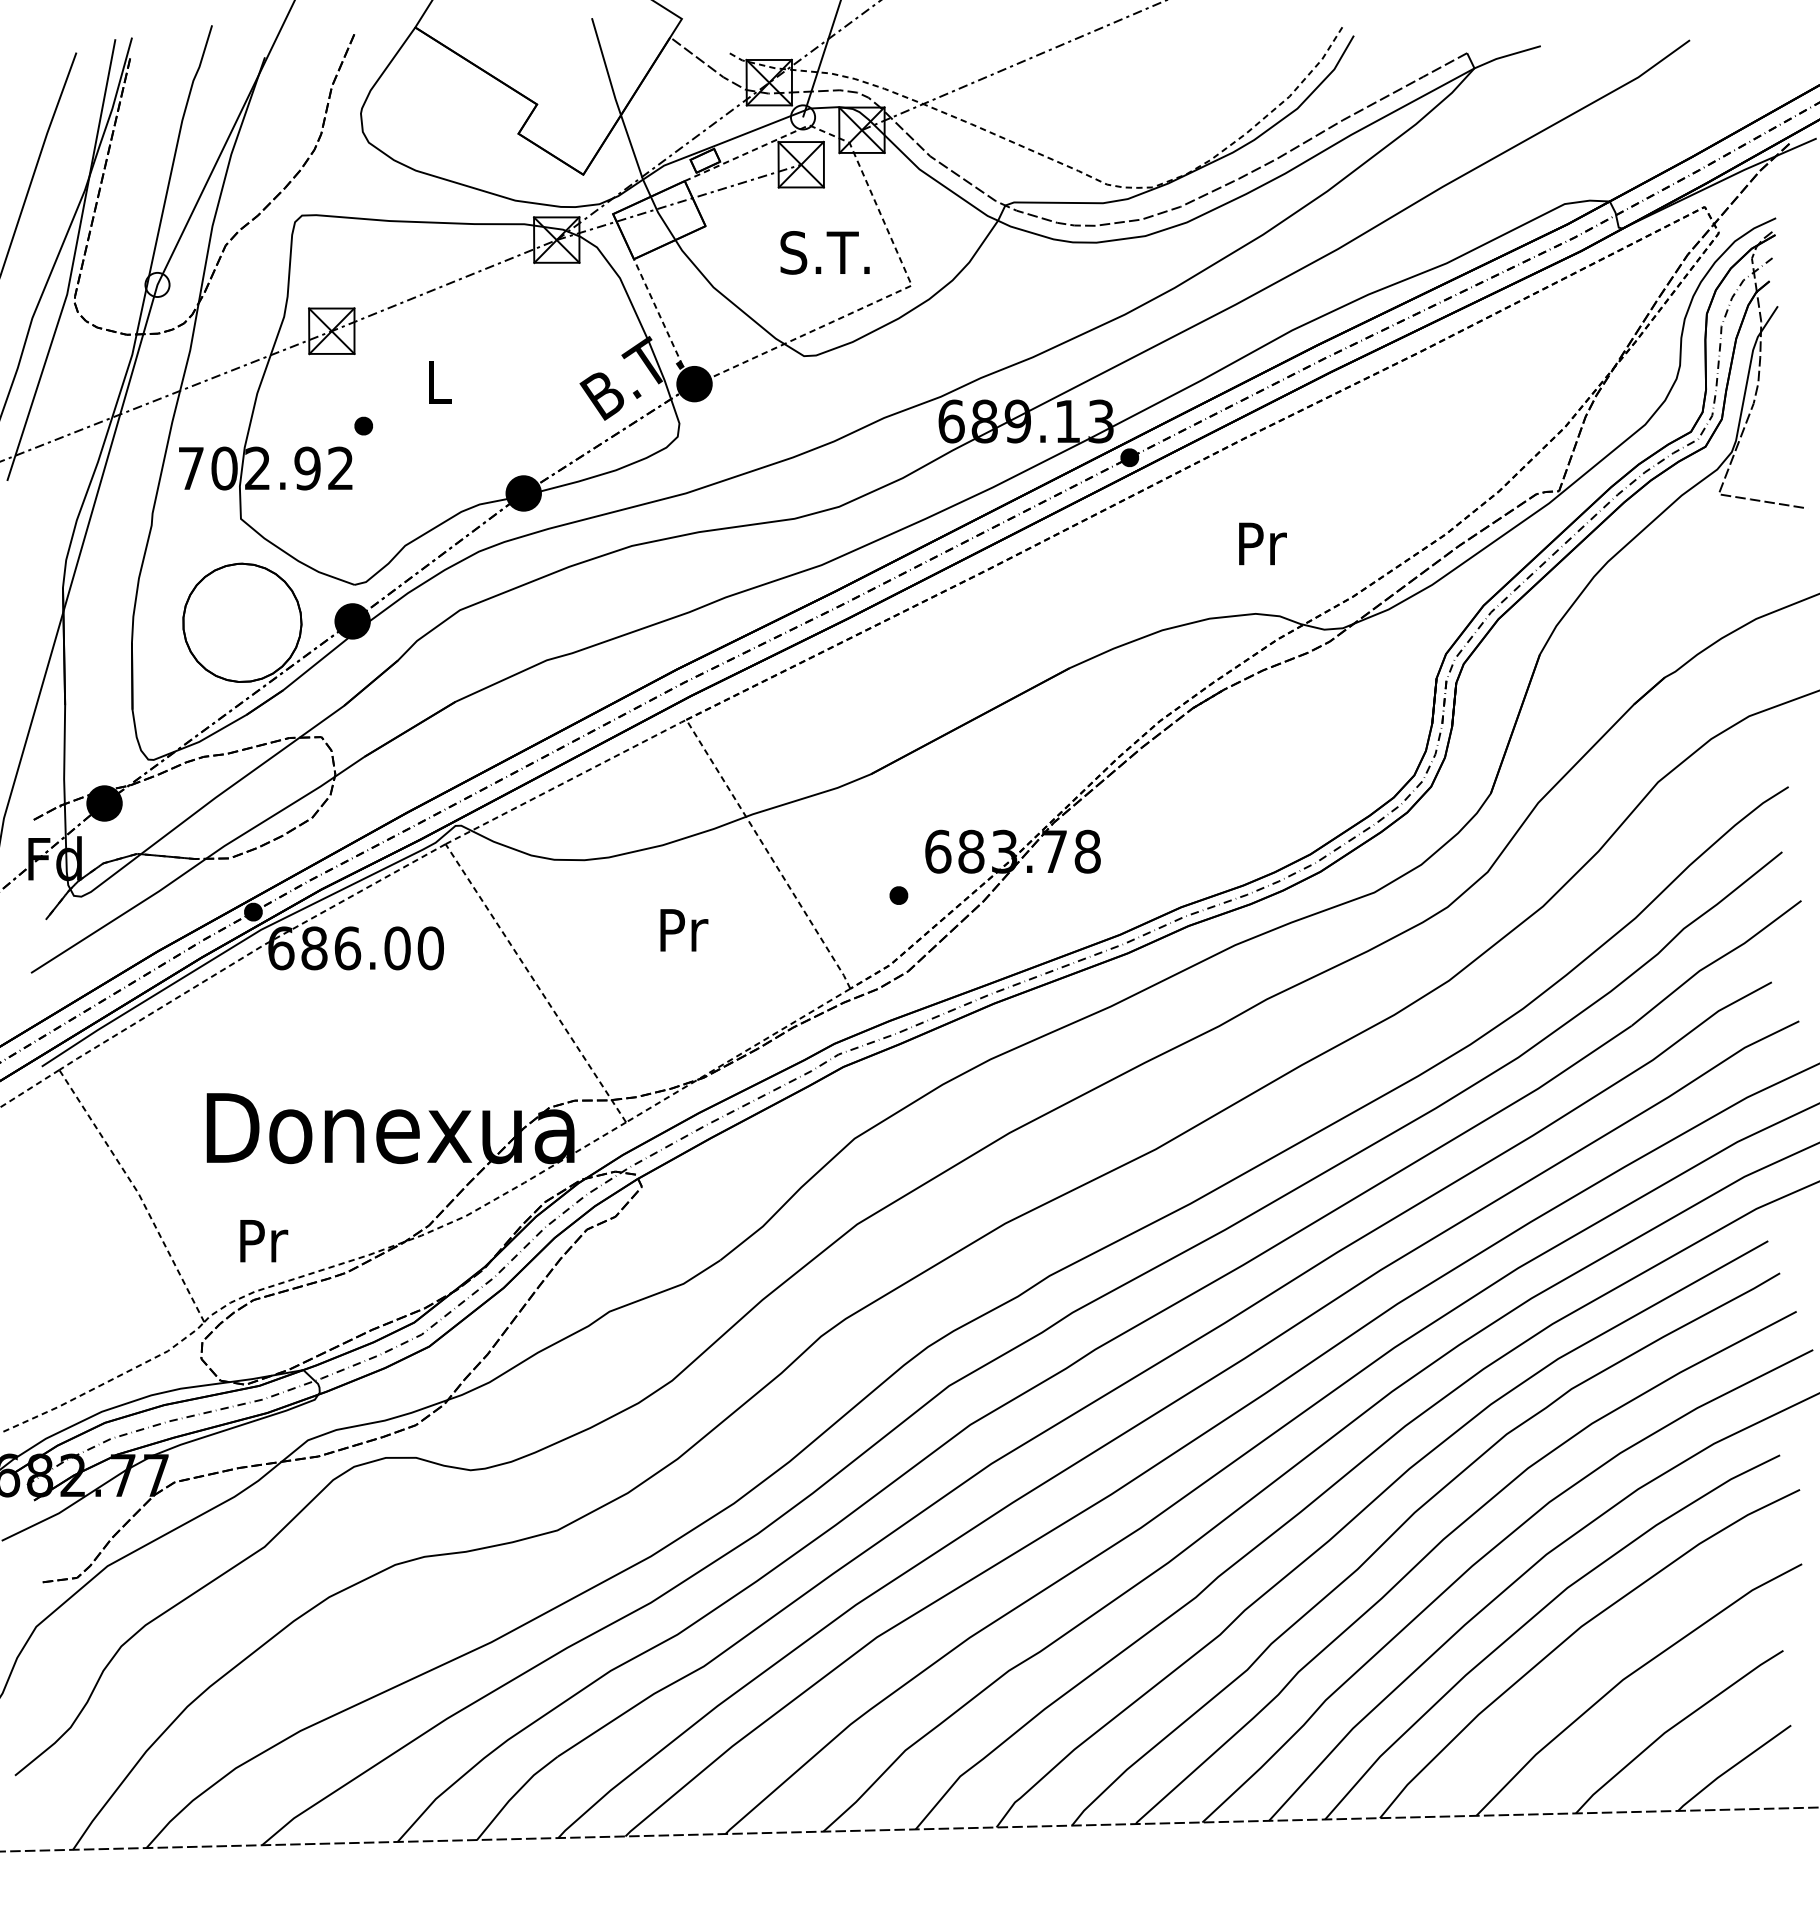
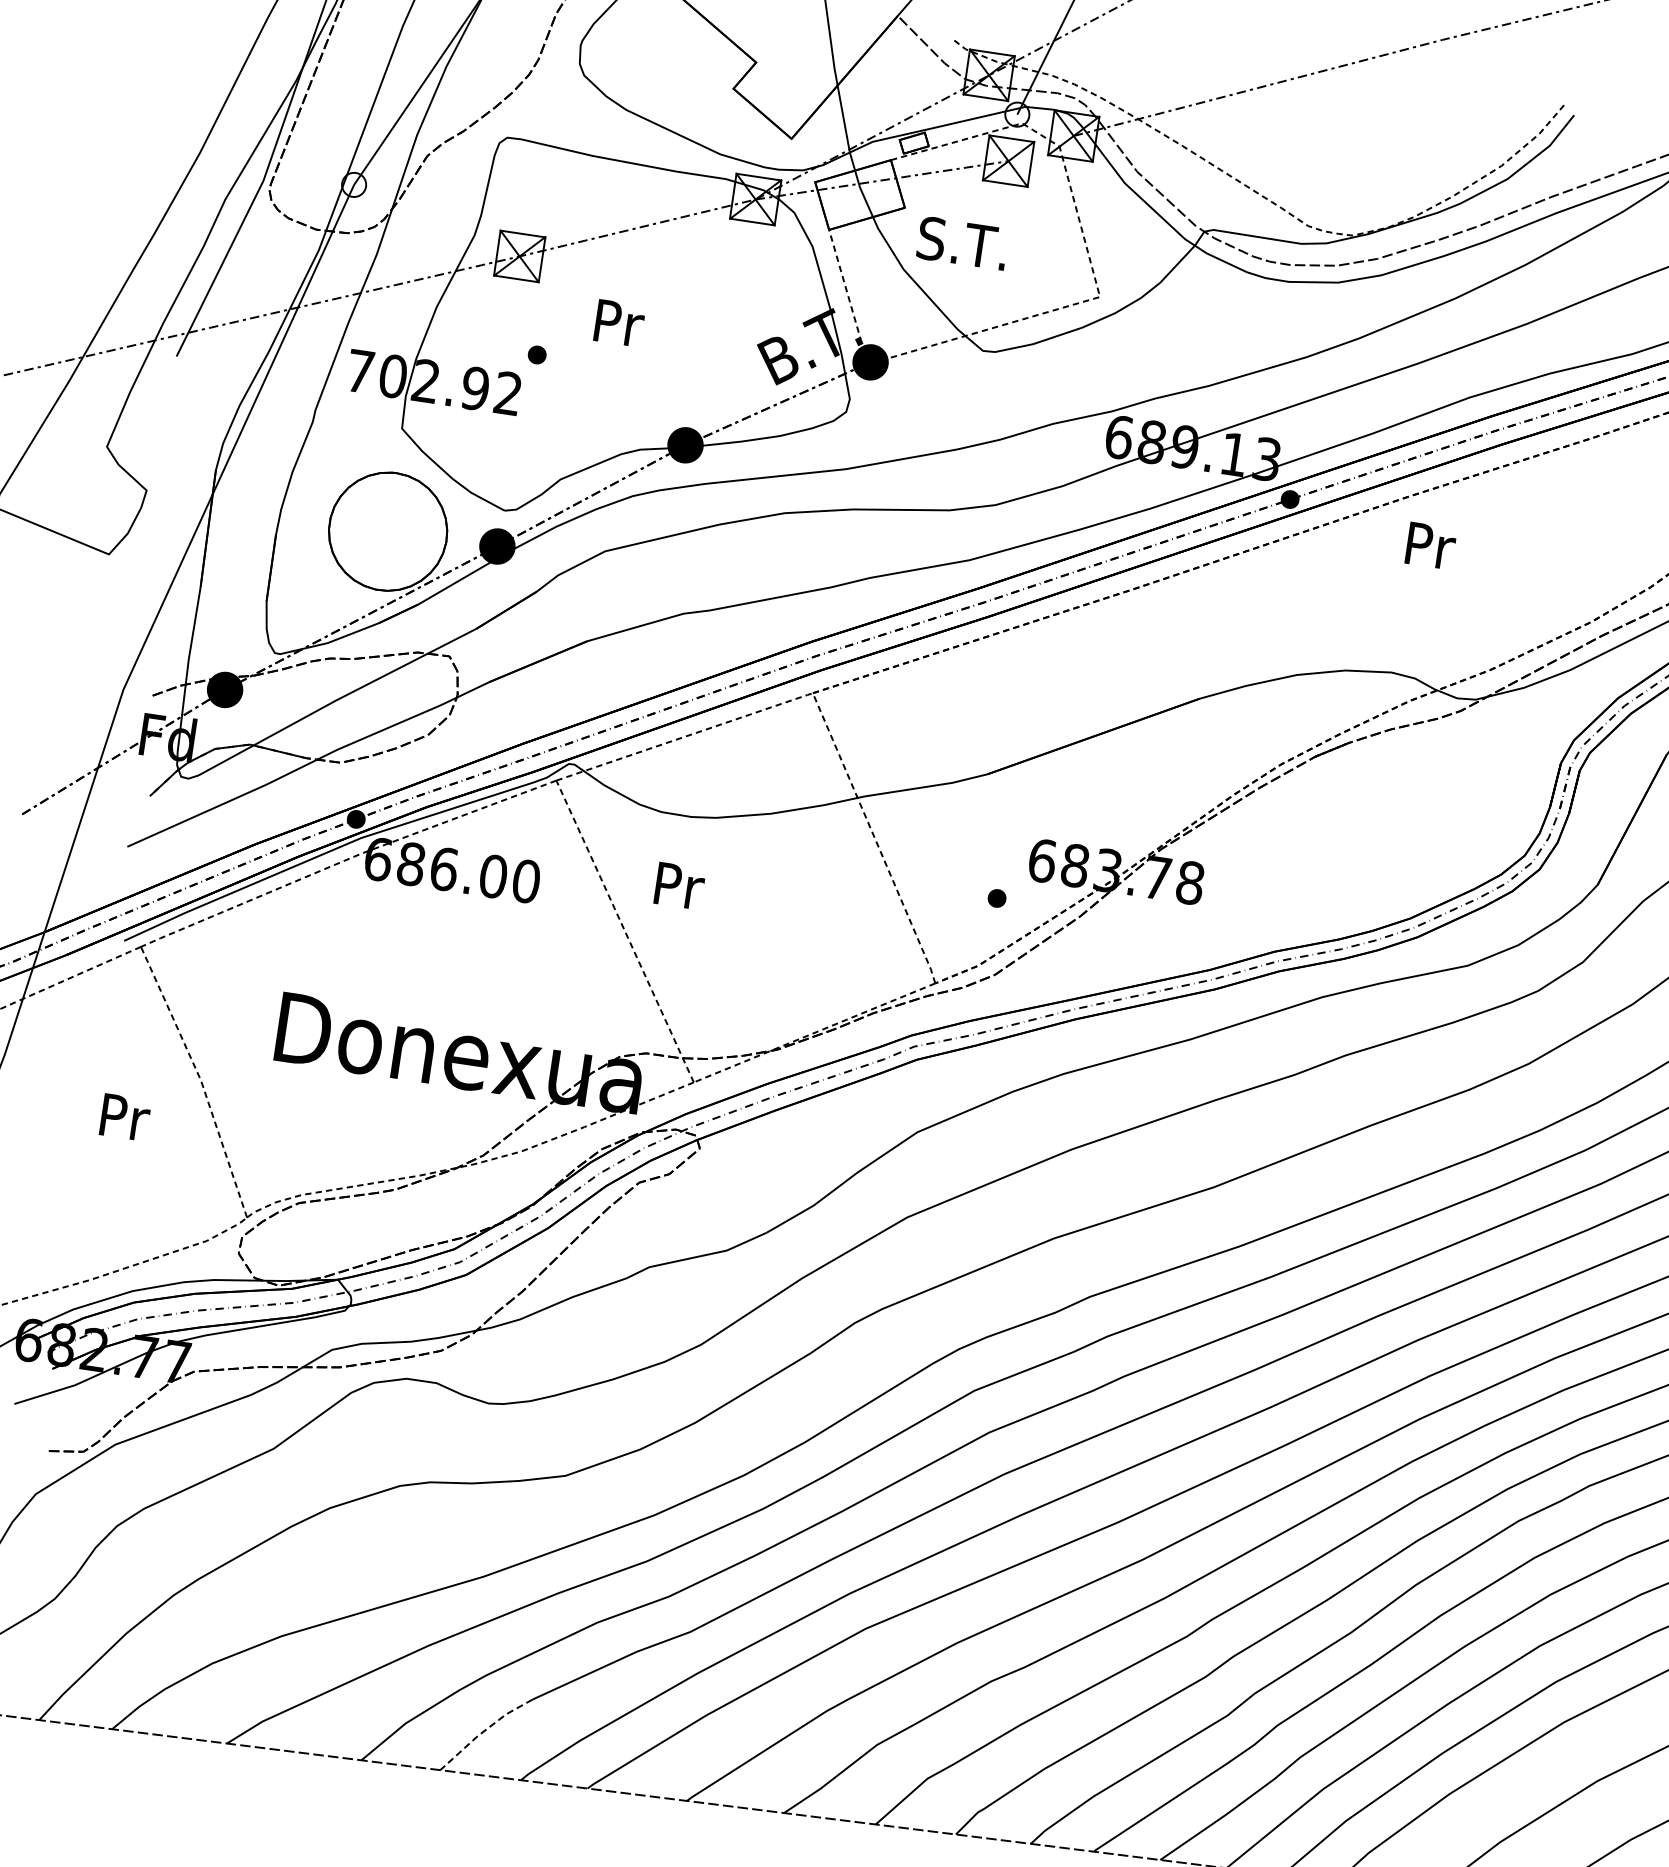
text: (824, 252) -> (962, 242), moved
text: (440, 382) -> (619, 323), L -> Pr
text: (1262, 543) -> (1430, 545), moved
text: (684, 930) -> (680, 886), moved
text: (264, 1241) -> (125, 1117), moved
line: (514, 1795) -> (483, 1731), solid -> dashed

